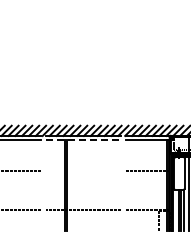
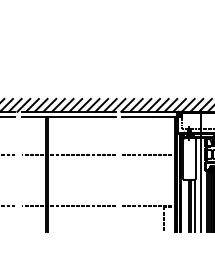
line: (84, 140) -> (70, 117), dashed -> solid
line: (83, 170) -> (68, 155), added

